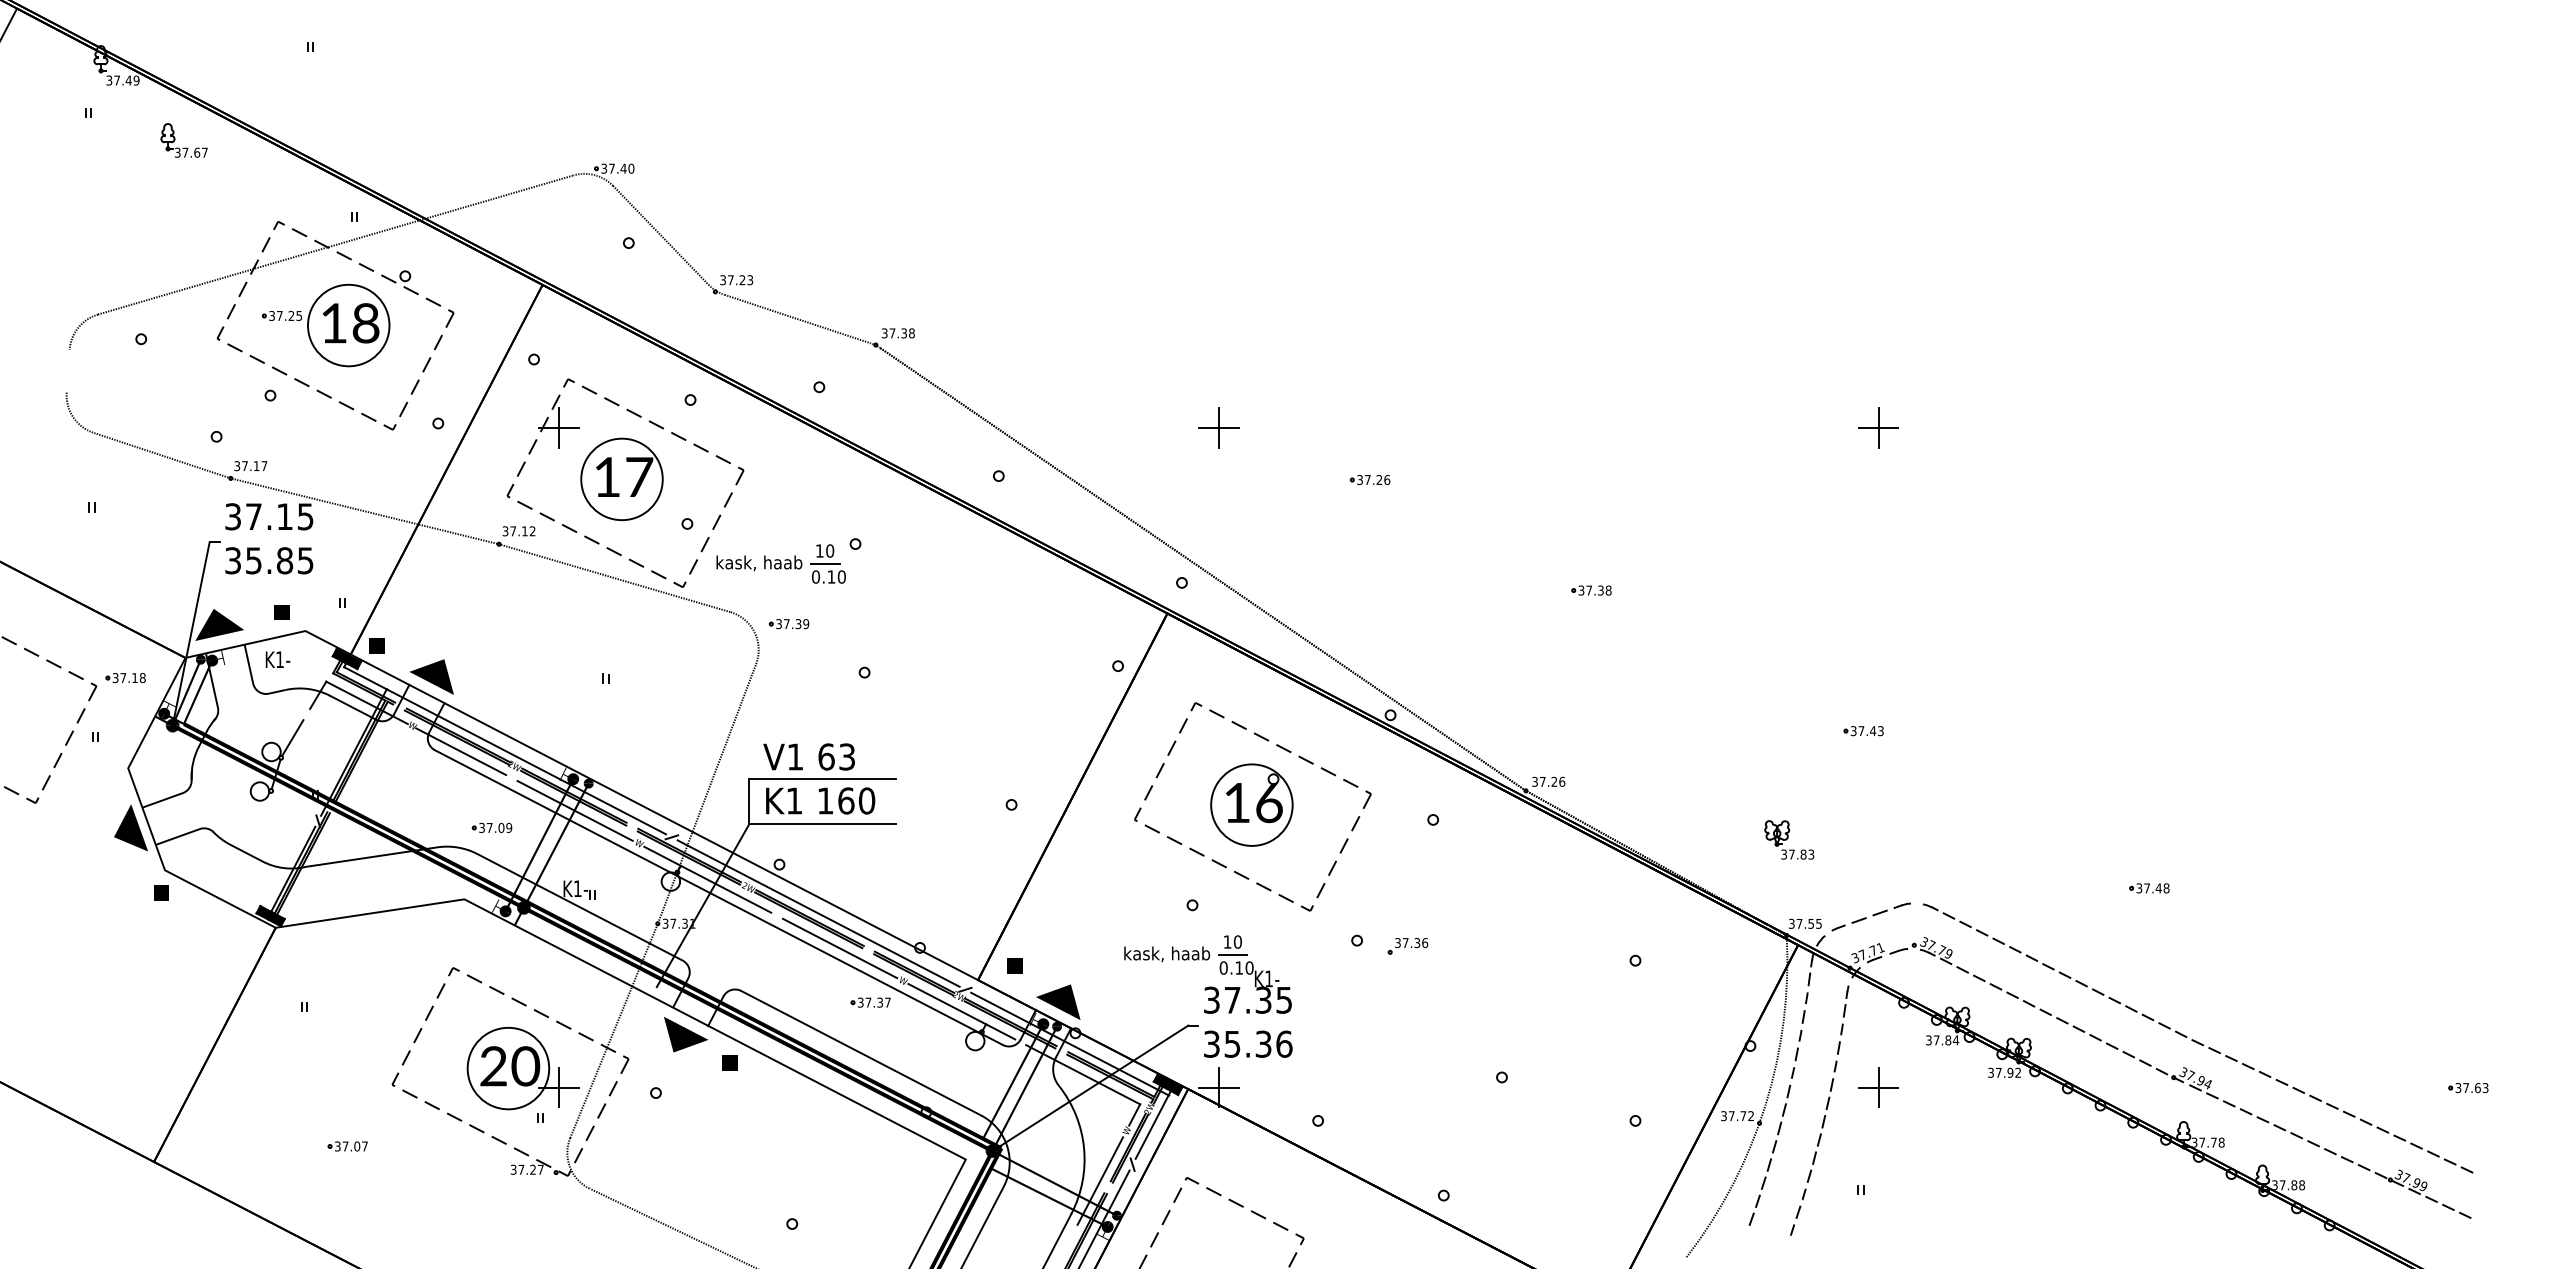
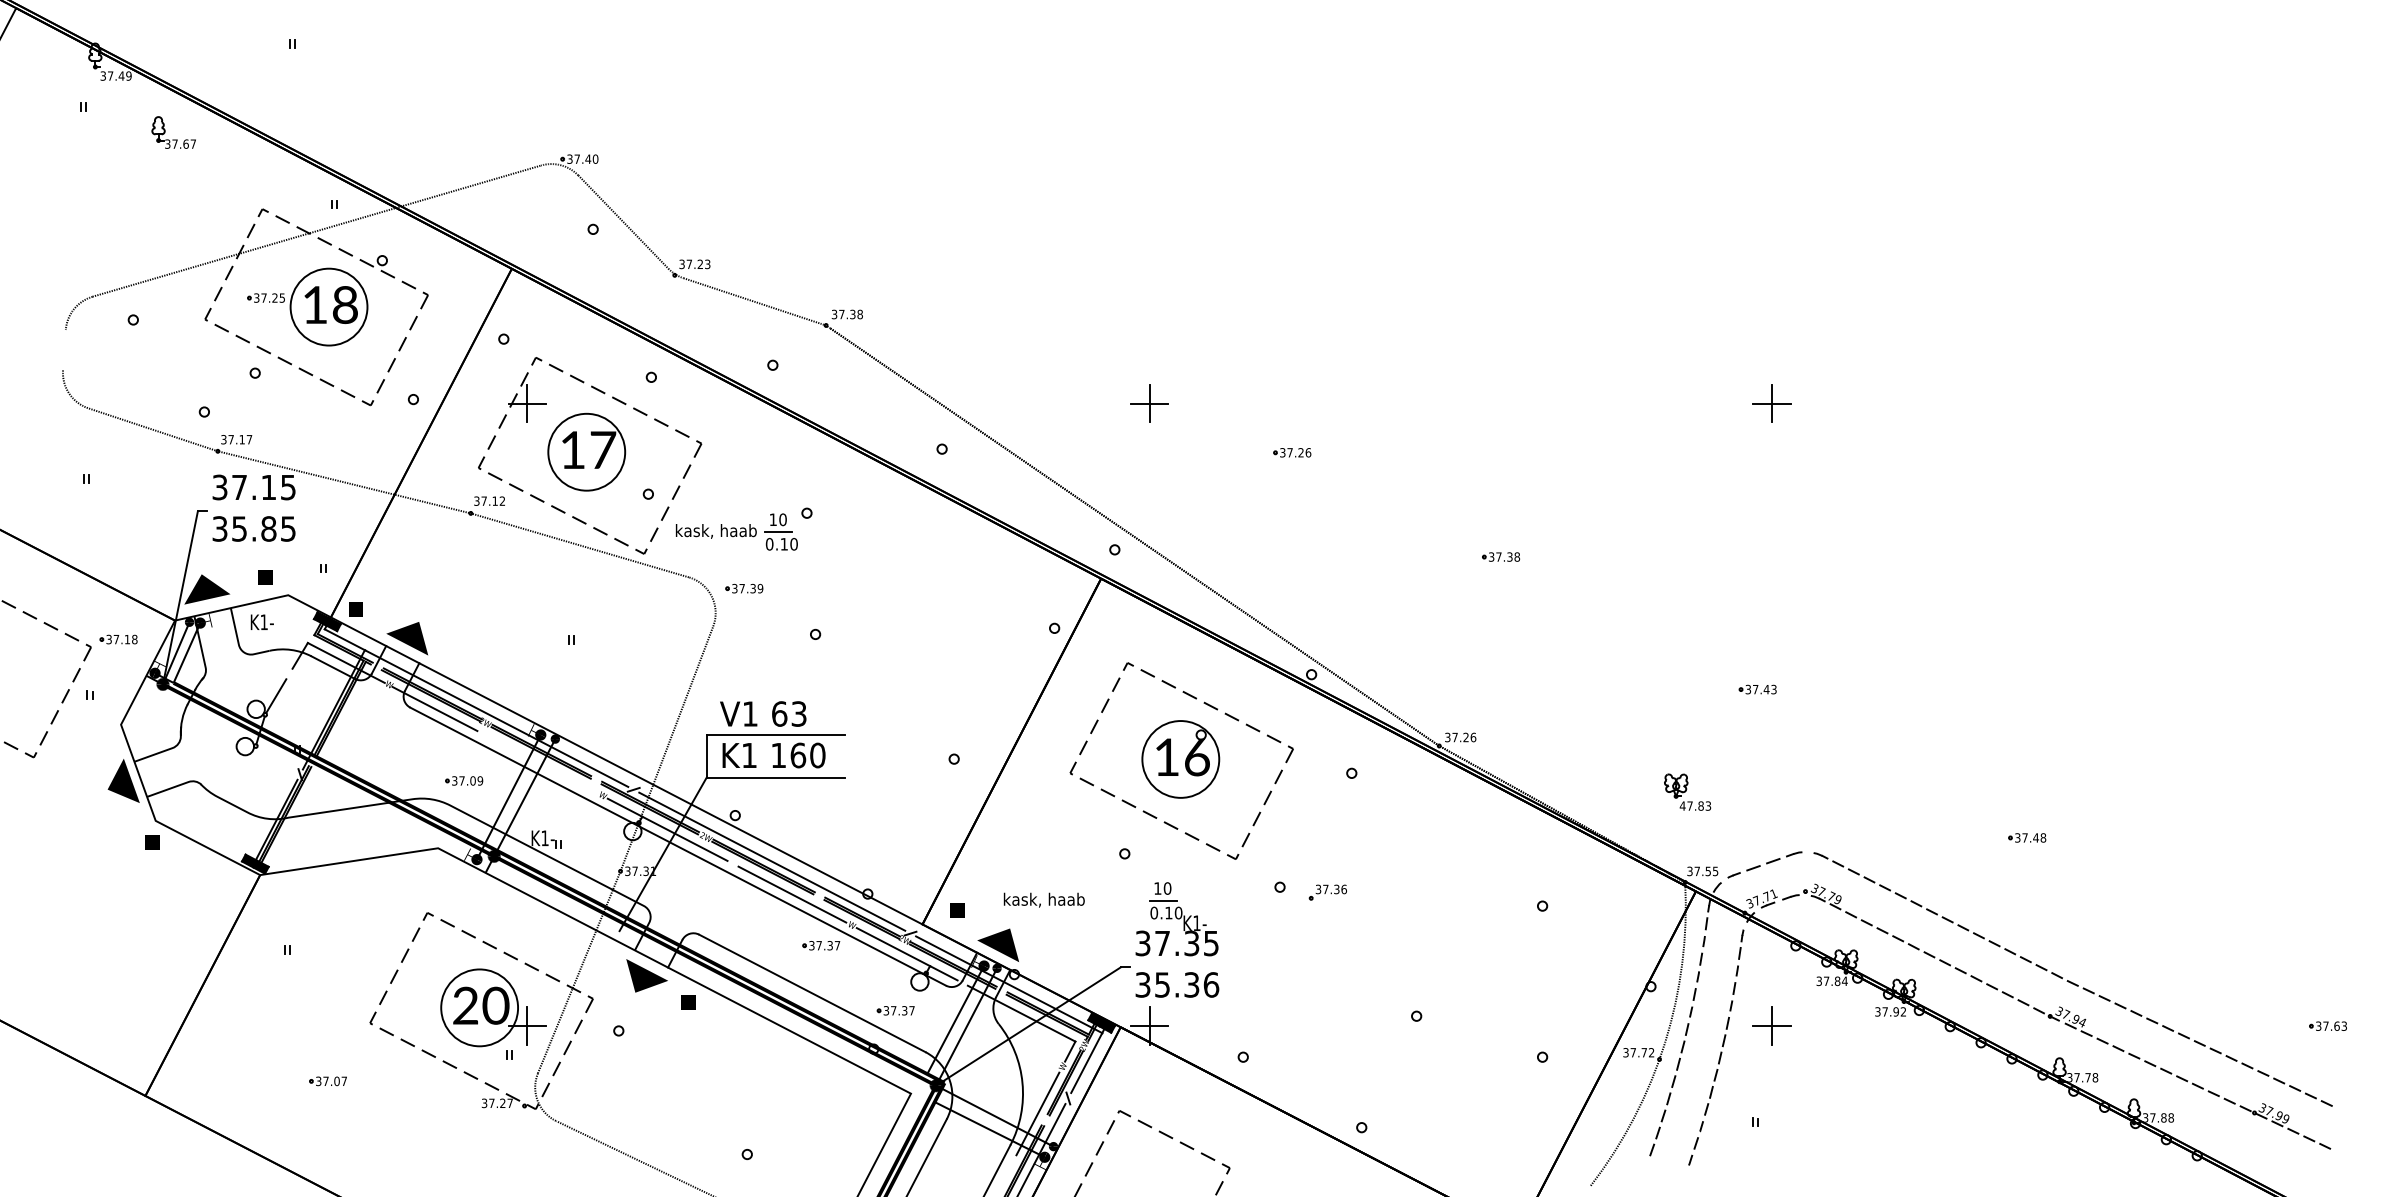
line: (574, 810) -> (541, 764), removed
text: (1784, 854) -> (1683, 805), 37.83 -> 47.83
text: (1167, 954) -> (1044, 900), moved
part: (949, 1071) -> (895, 1010), added

